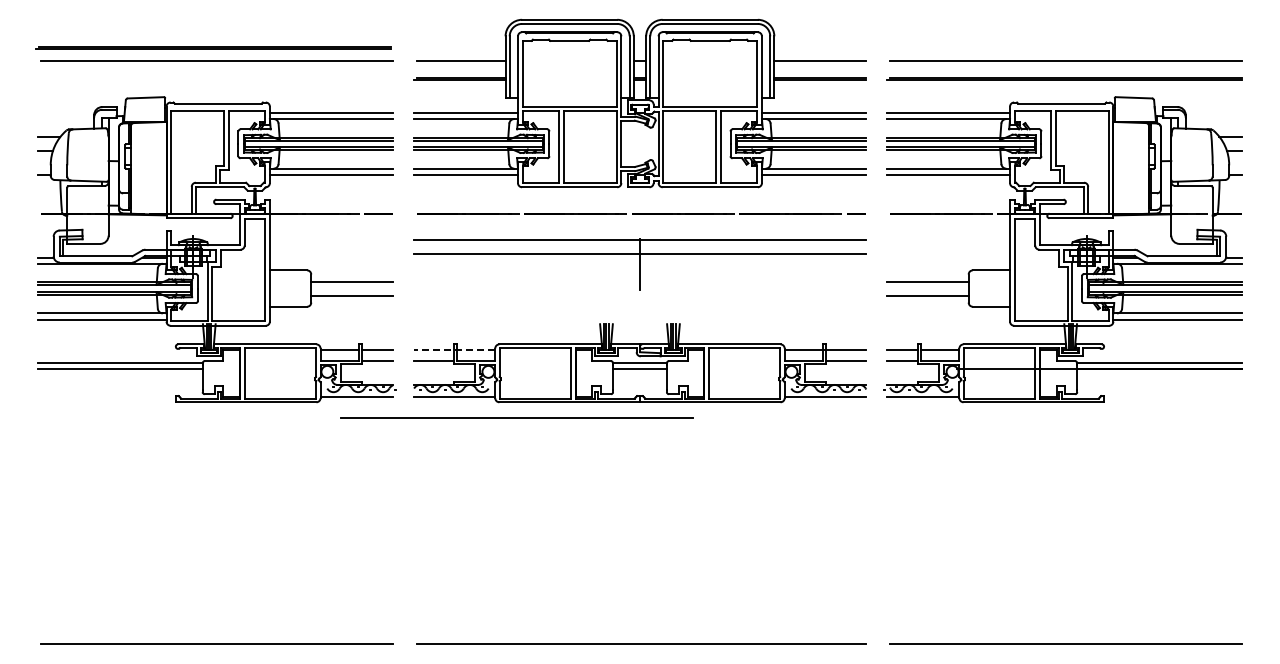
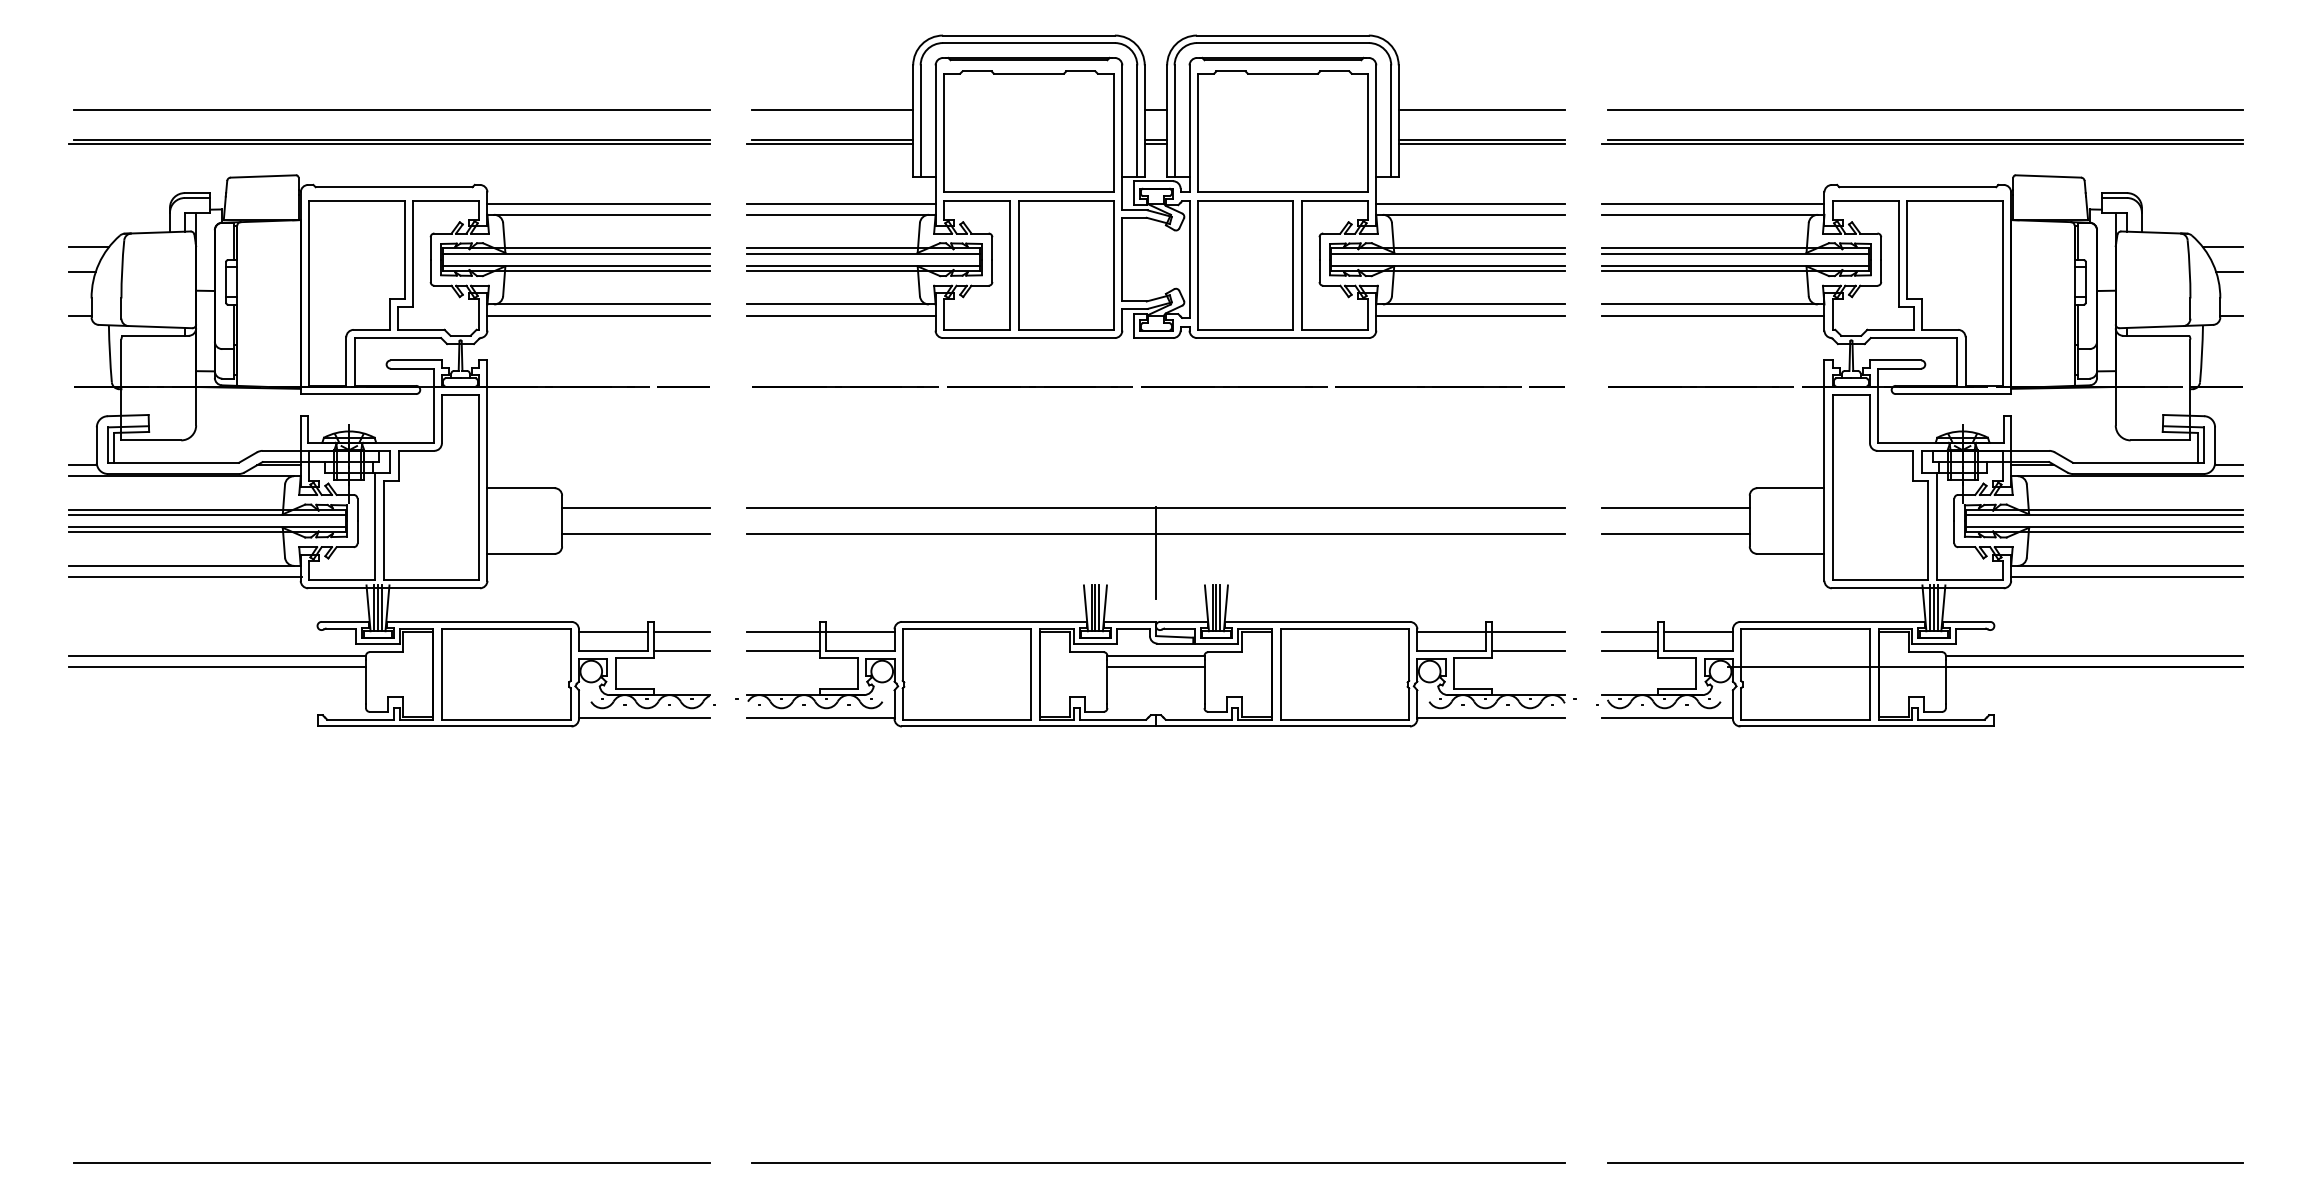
line: (213, 47) -> (389, 141), moved
part: (639, 264) -> (1155, 553), moved
line: (454, 349) -> (820, 631), dashed -> solid
line: (516, 417) -> (932, 753), removed

